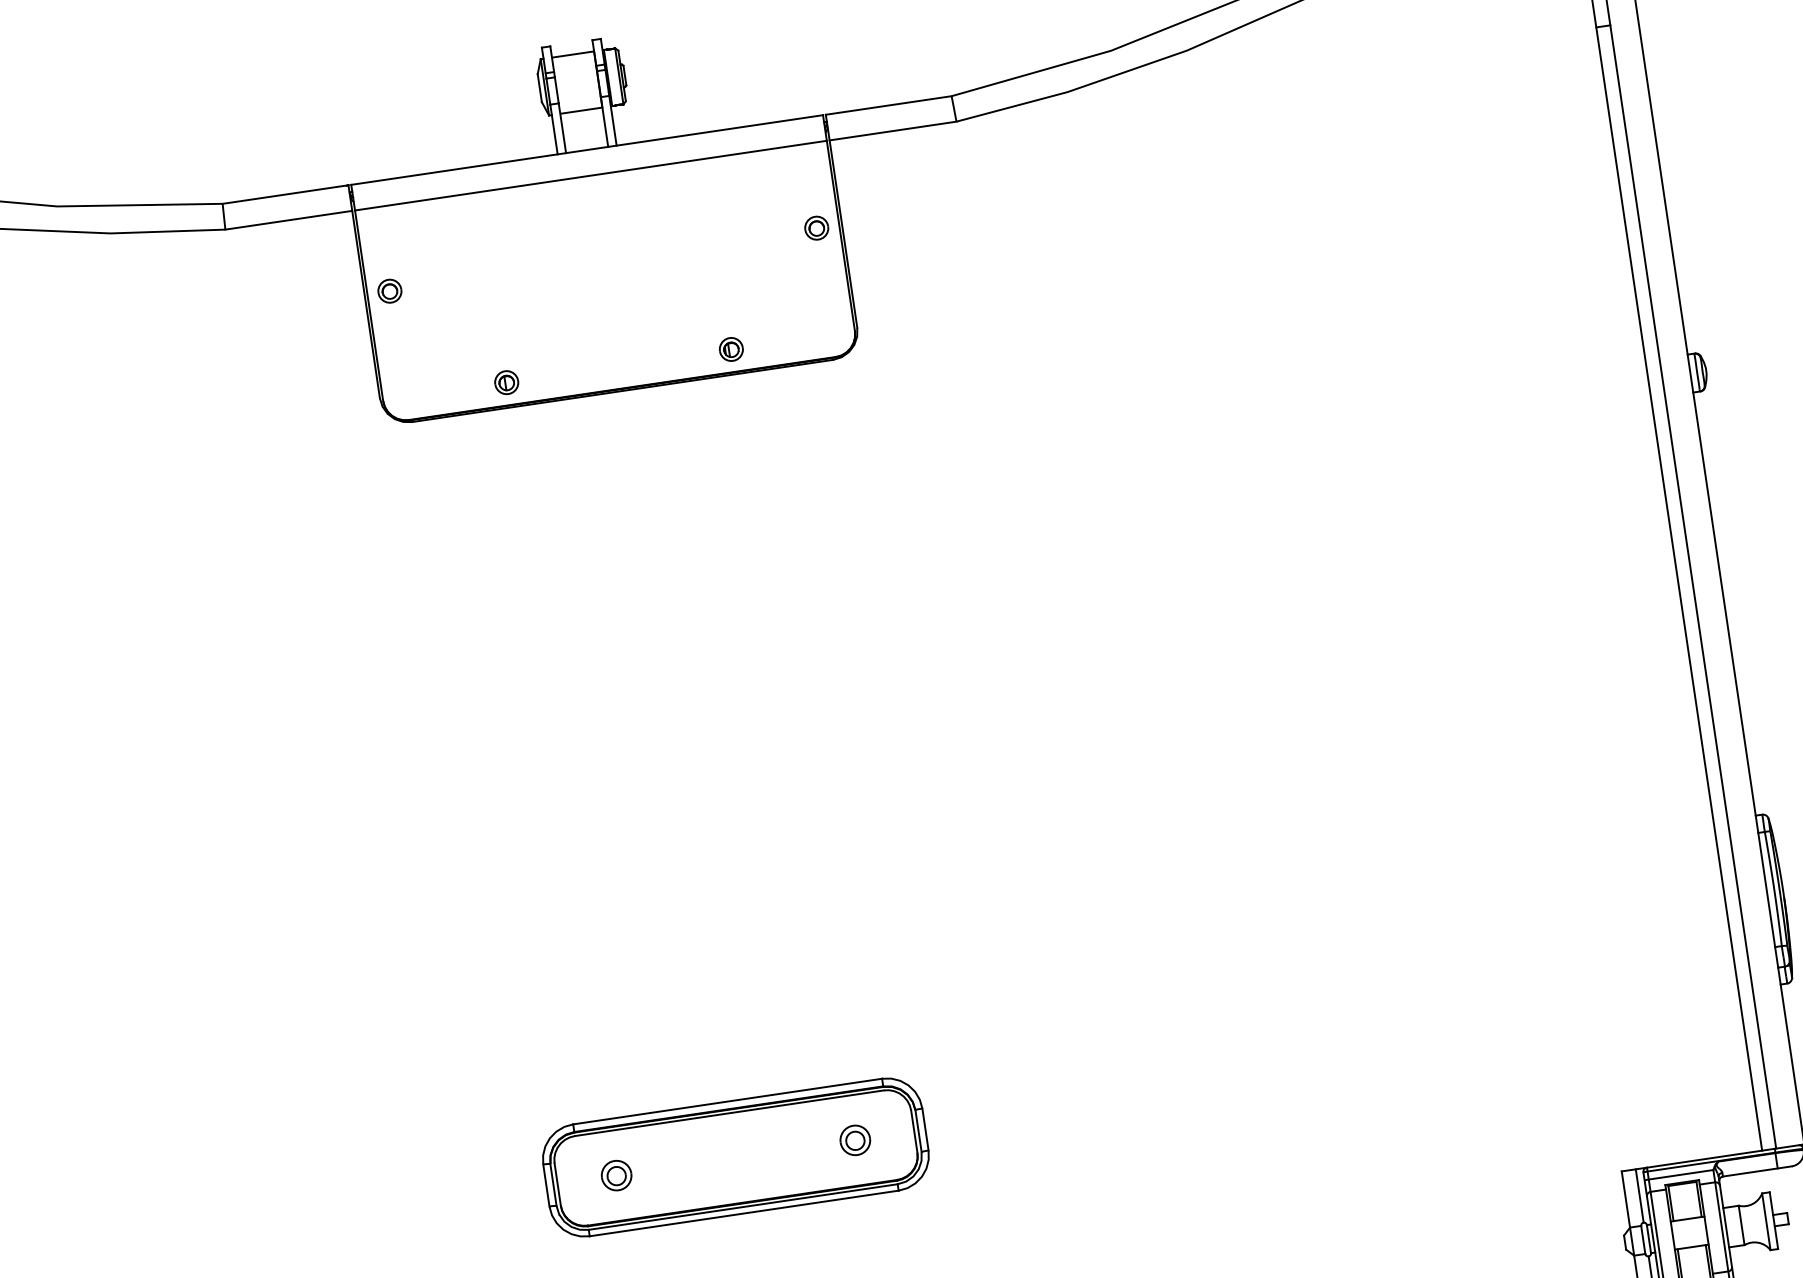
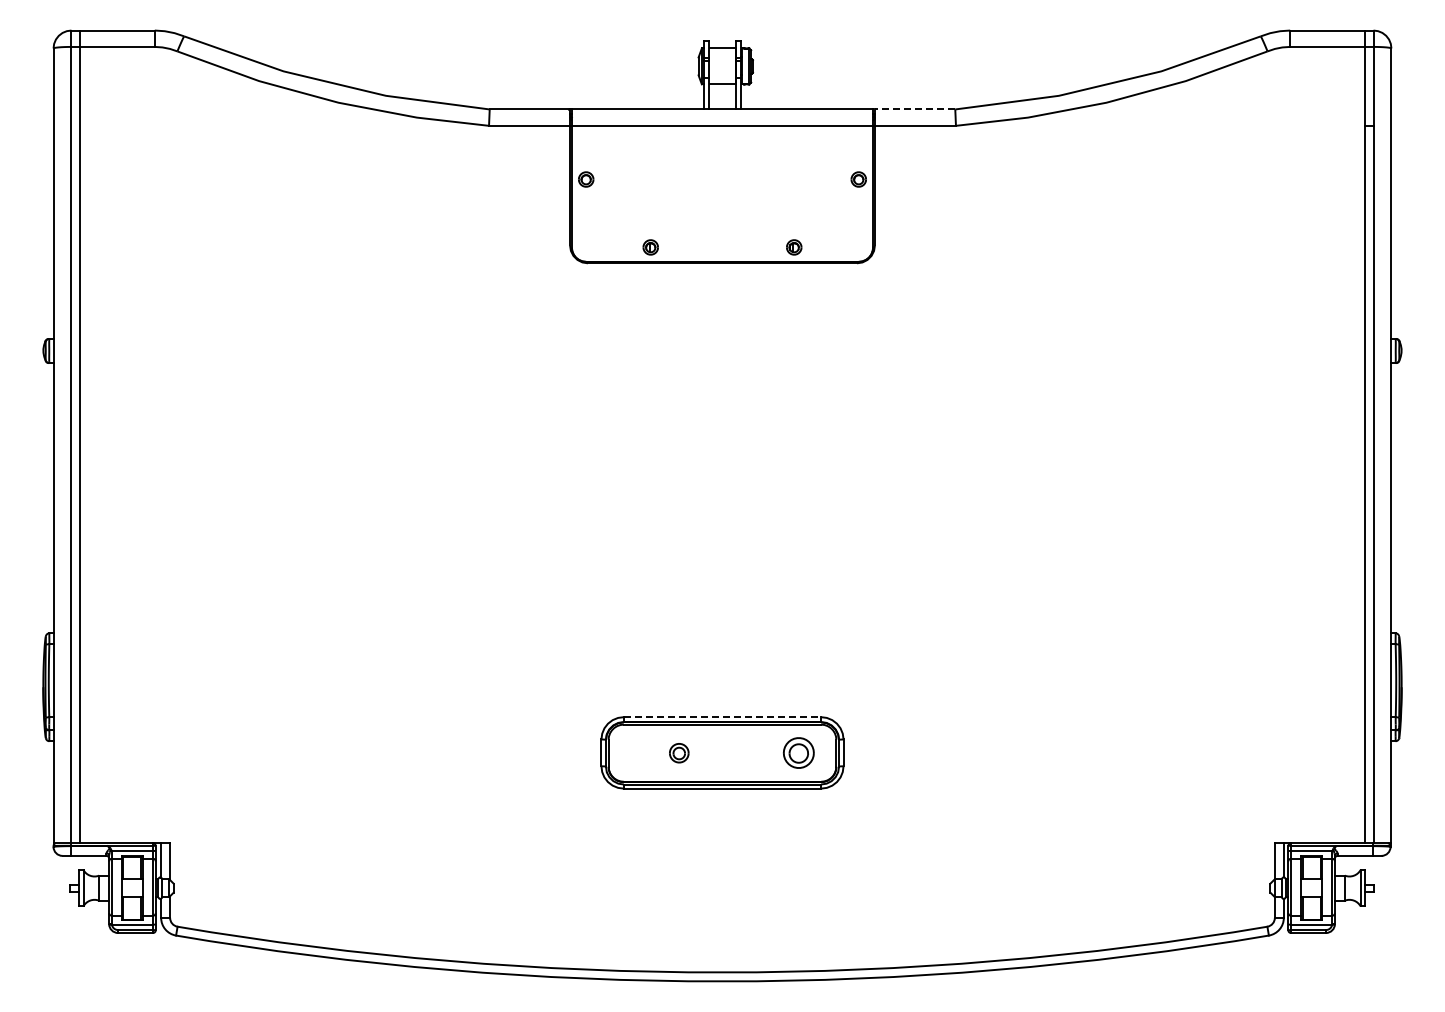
line: (887, 105) -> (914, 109), solid -> dashed
line: (727, 1102) -> (722, 717), solid -> dashed
part: (855, 1140) -> (798, 753), size x1.6
part: (617, 1176) -> (679, 753), moved

